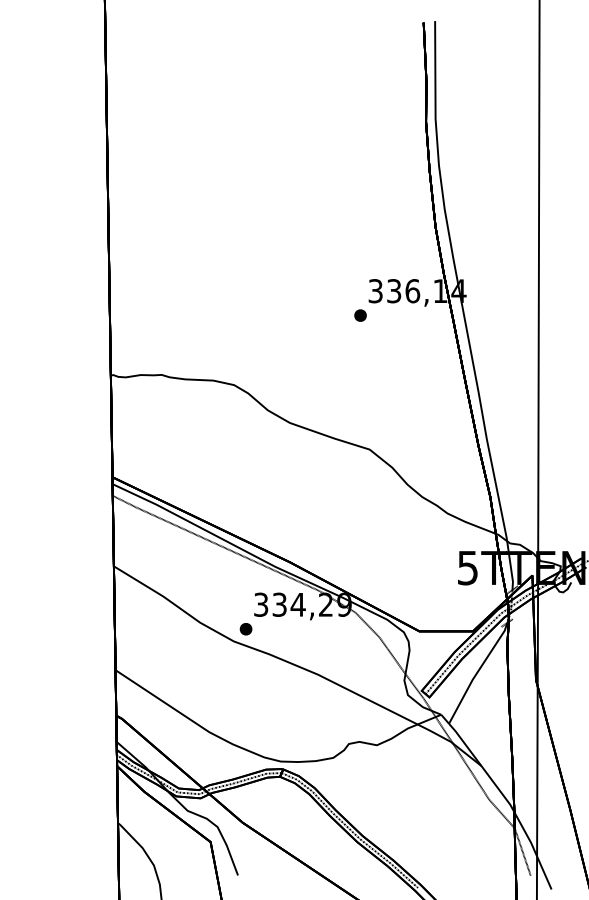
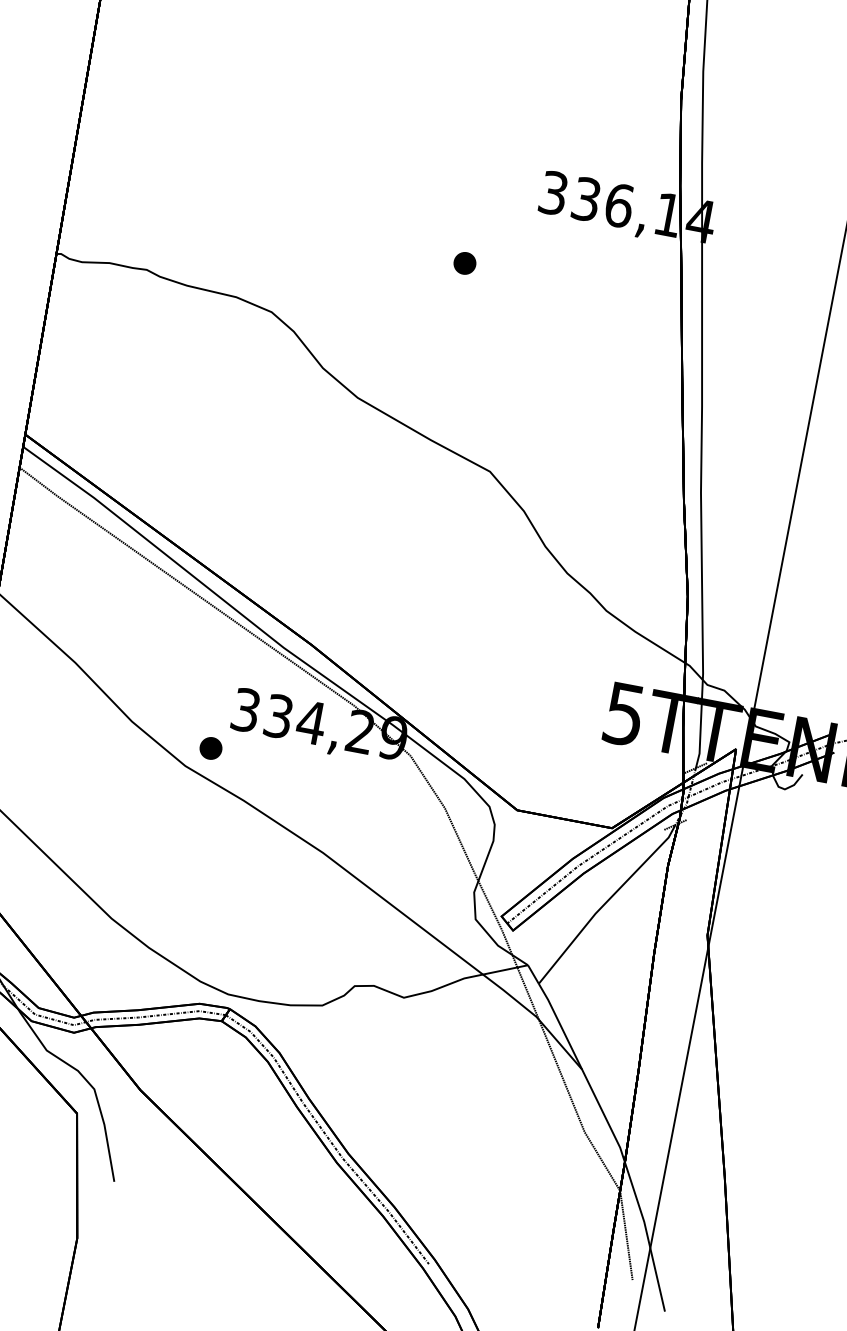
part: (360, 315) -> (464, 263), moved

